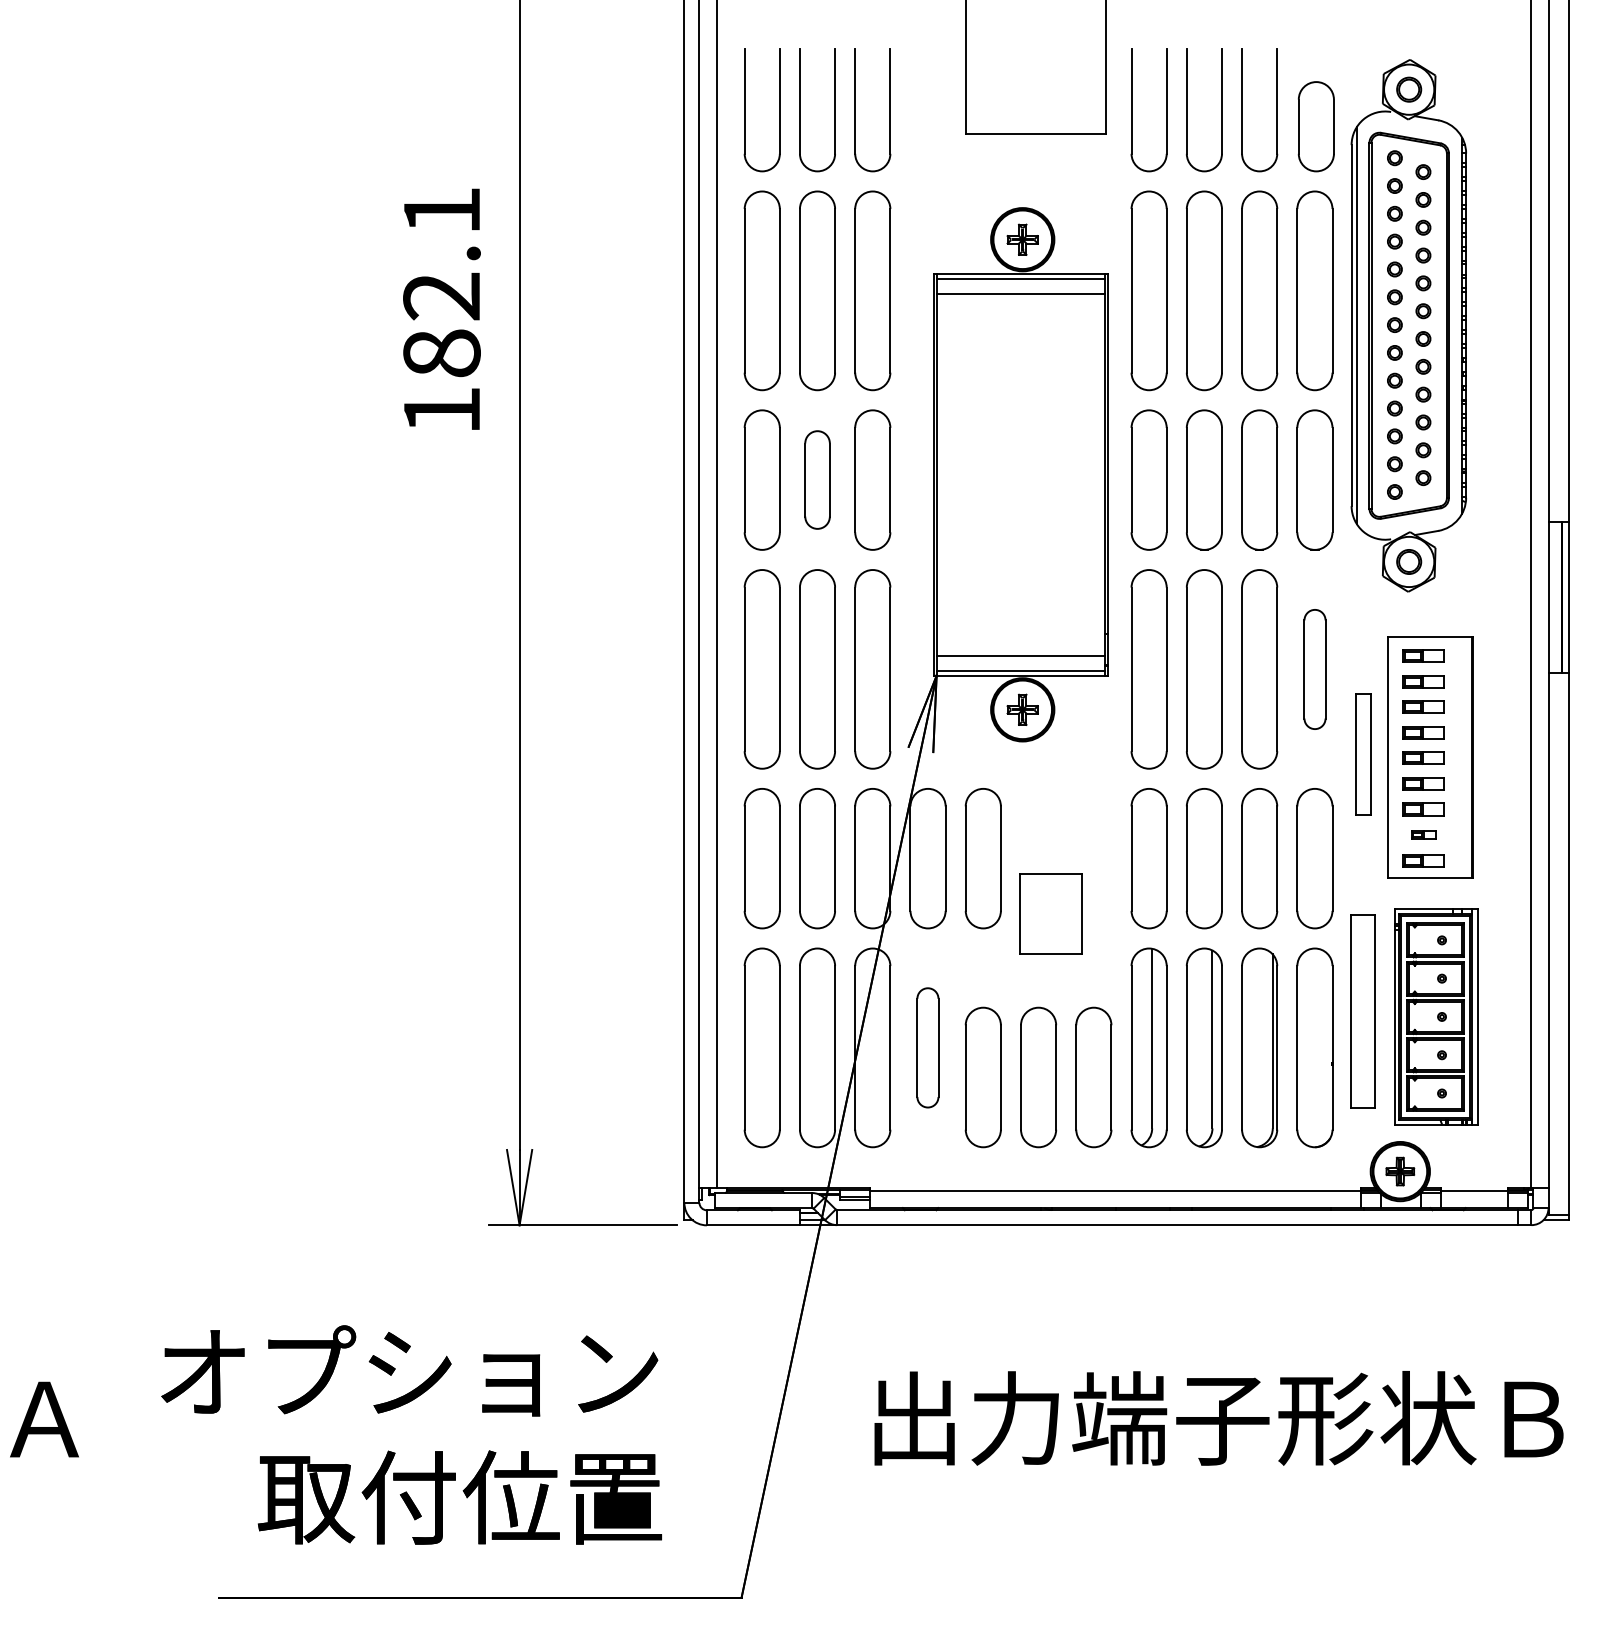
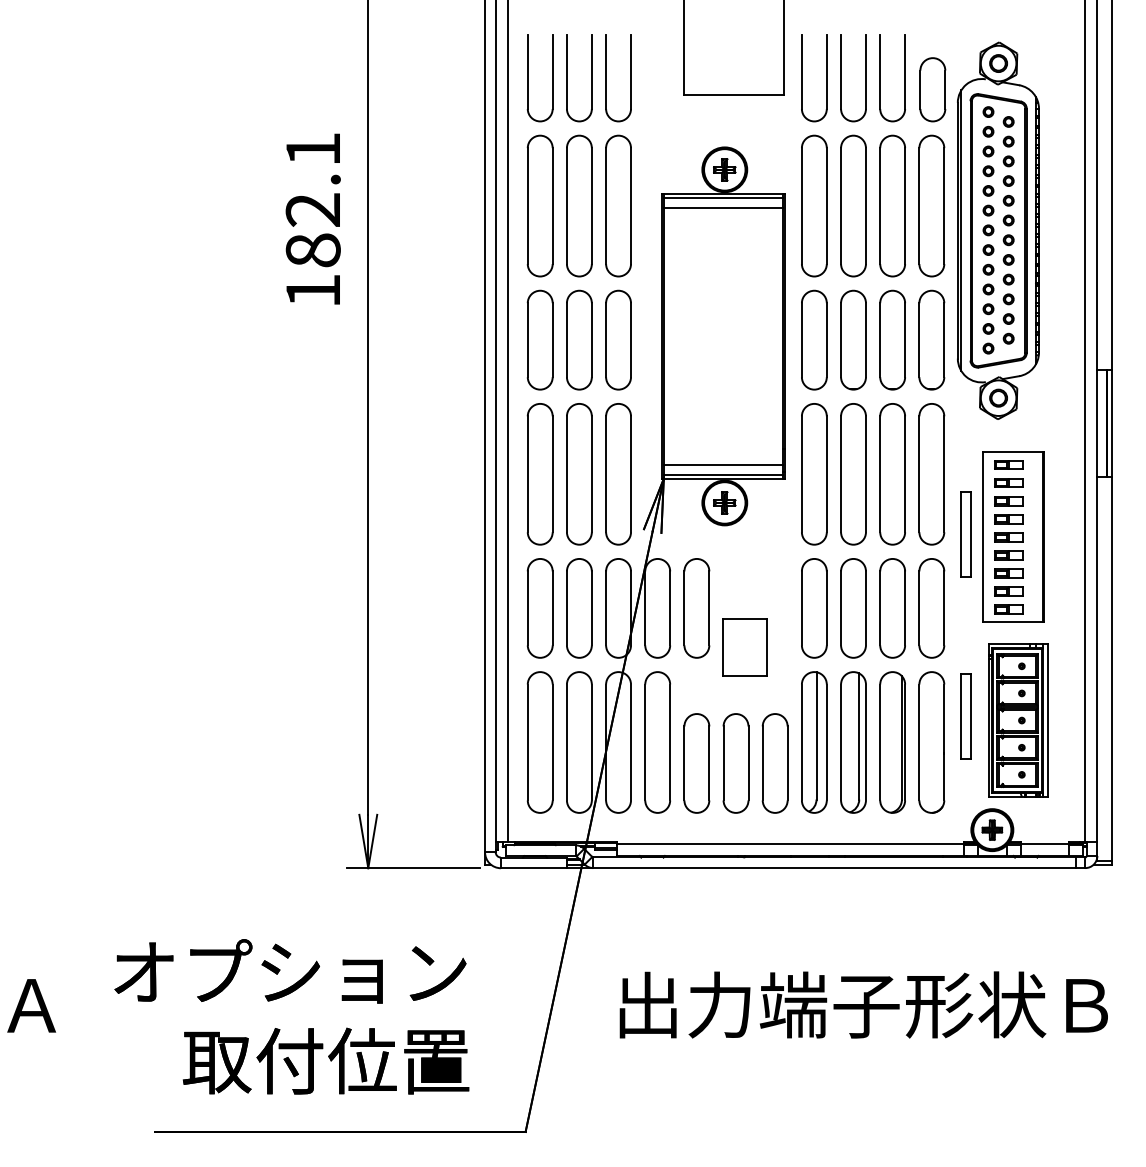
part: (817, 479) -> (579, 339), size x1.43
part: (1314, 669) -> (931, 474), size x1.67
part: (1423, 834) -> (1008, 591), size x1.67
part: (1362, 1011) -> (965, 716), size x0.62
part: (927, 1047) -> (657, 742), size x1.67

